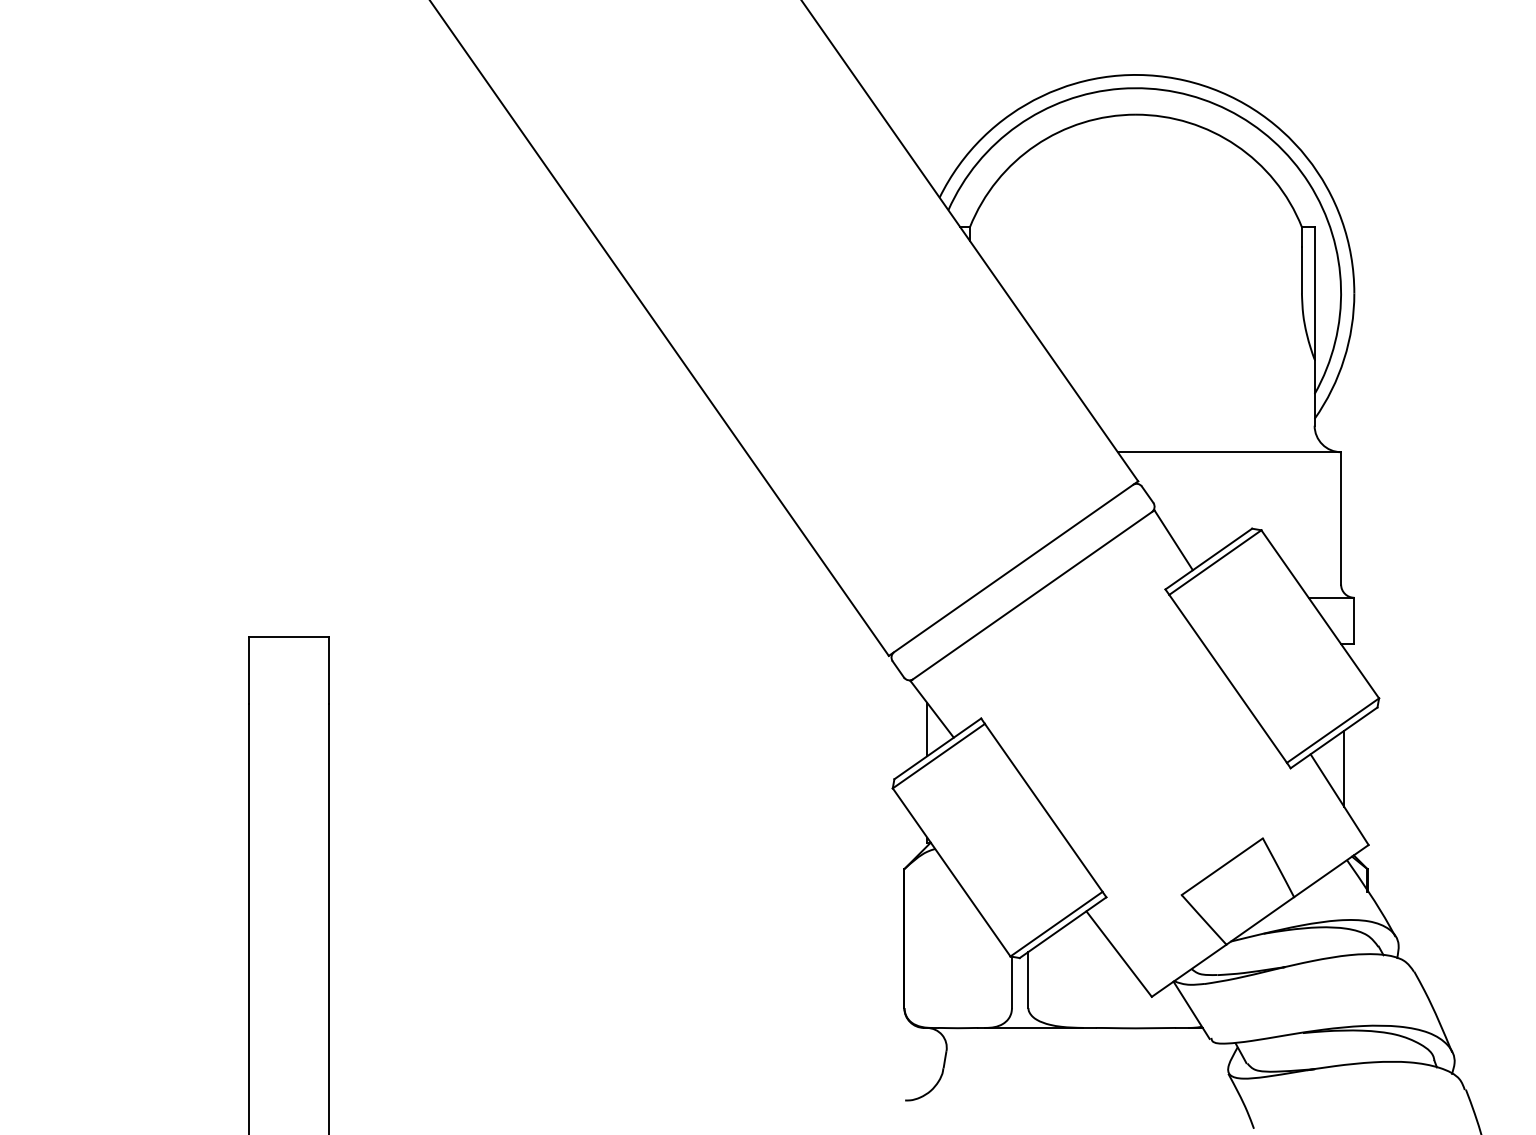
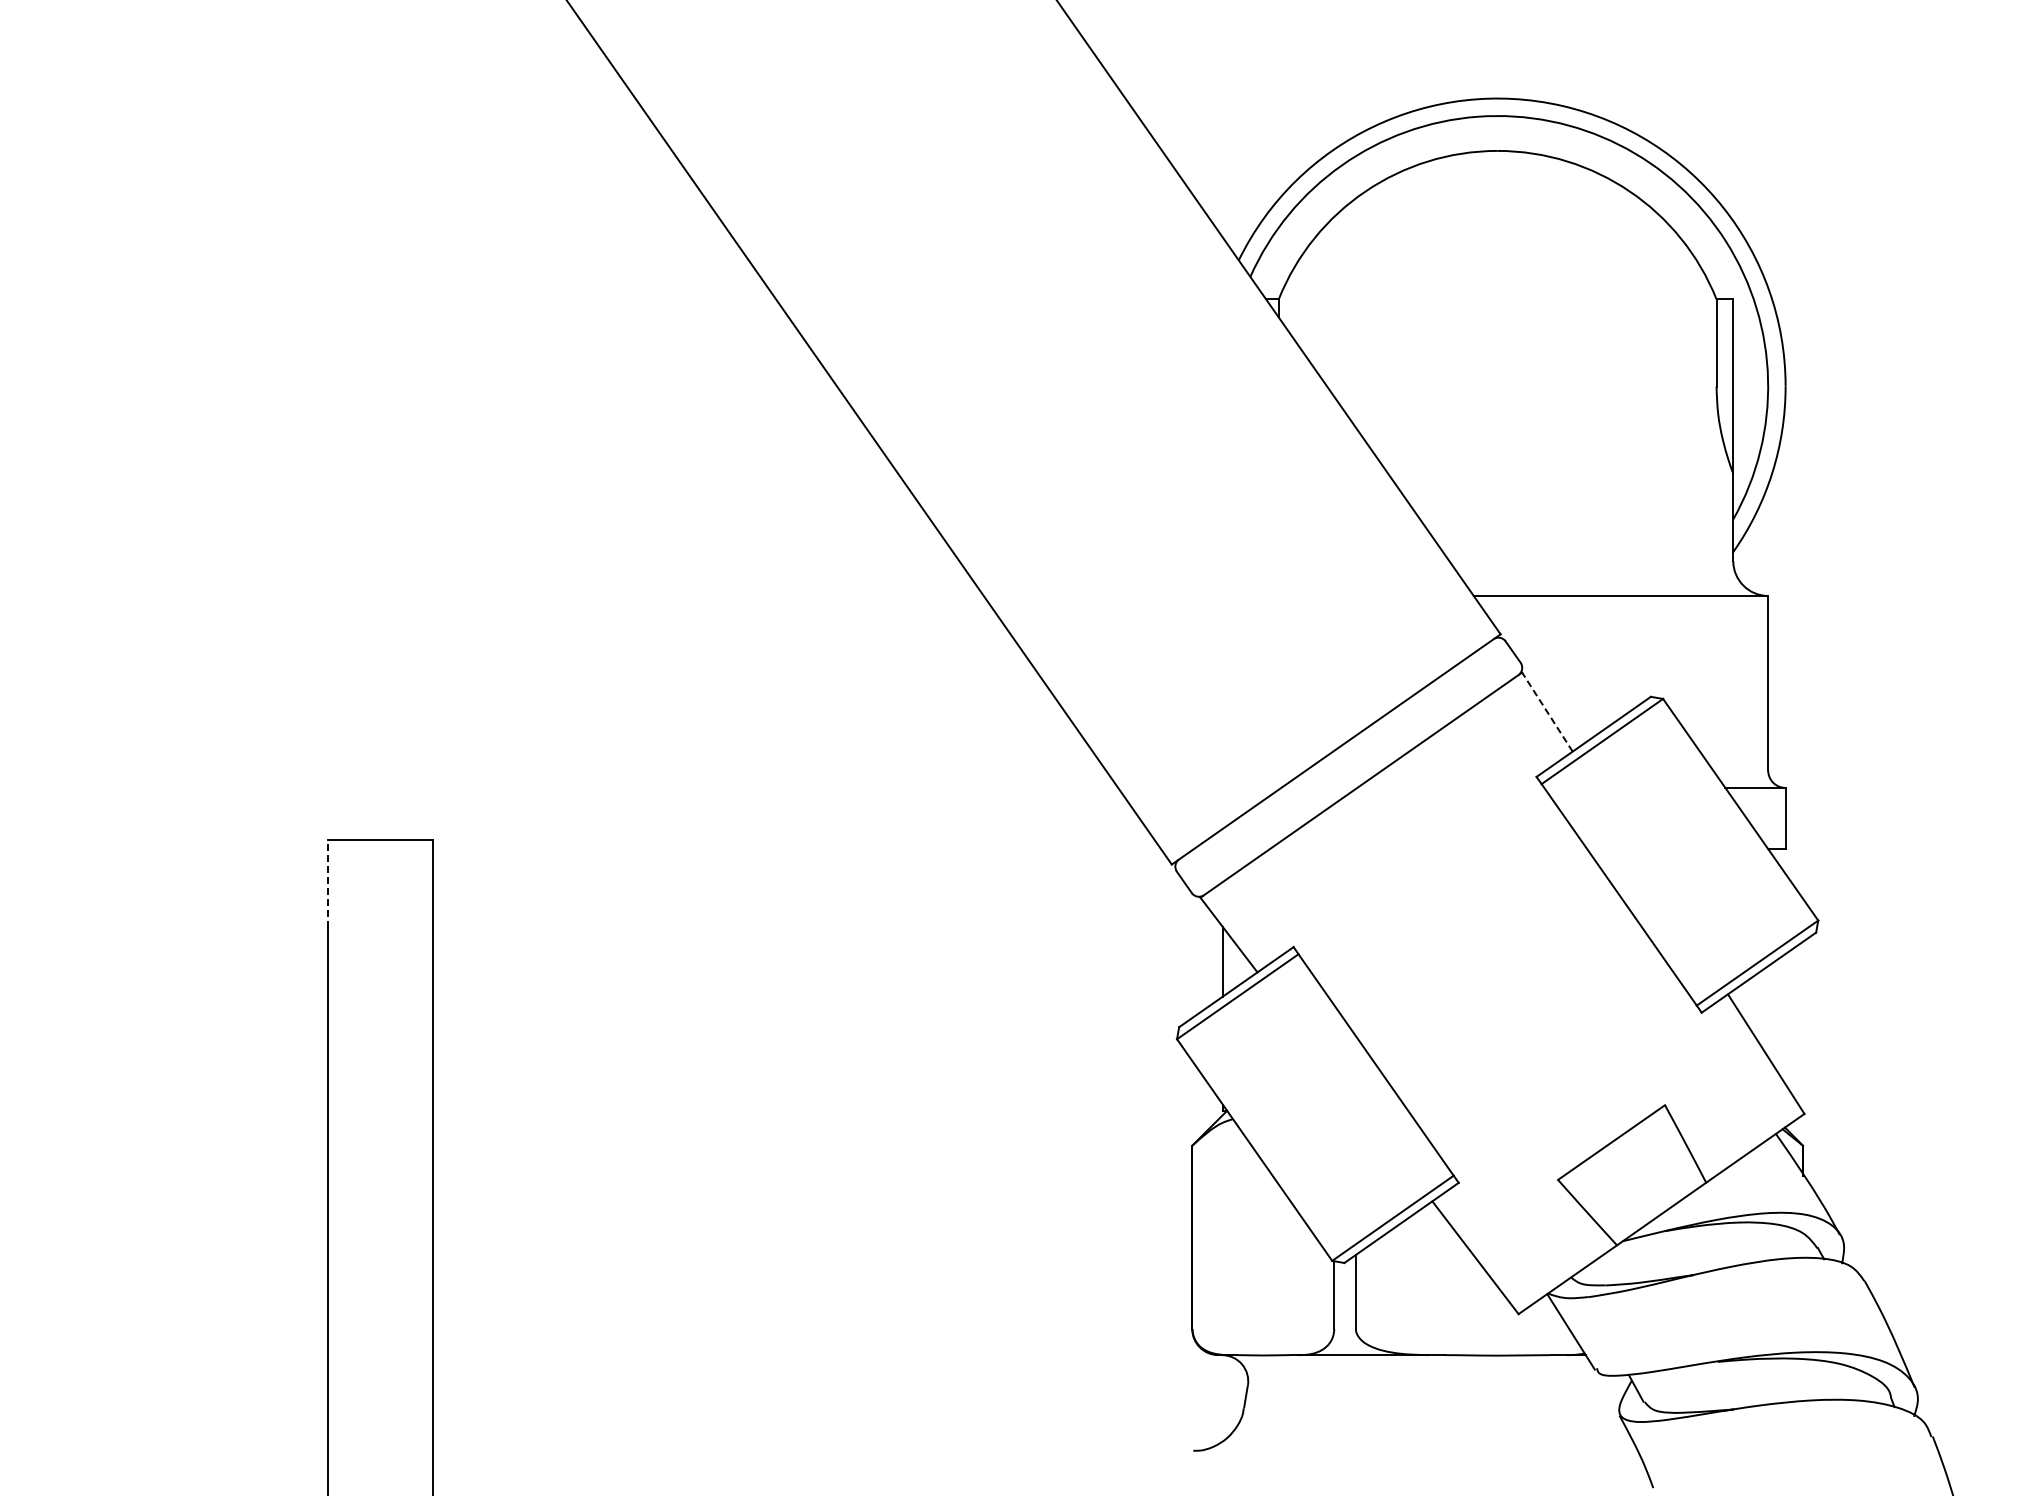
line: (1173, 540) -> (1547, 712), solid -> dashed
line: (249, 670) -> (328, 883), solid -> dashed
line: (1344, 768) -> (1772, 1013), removed

